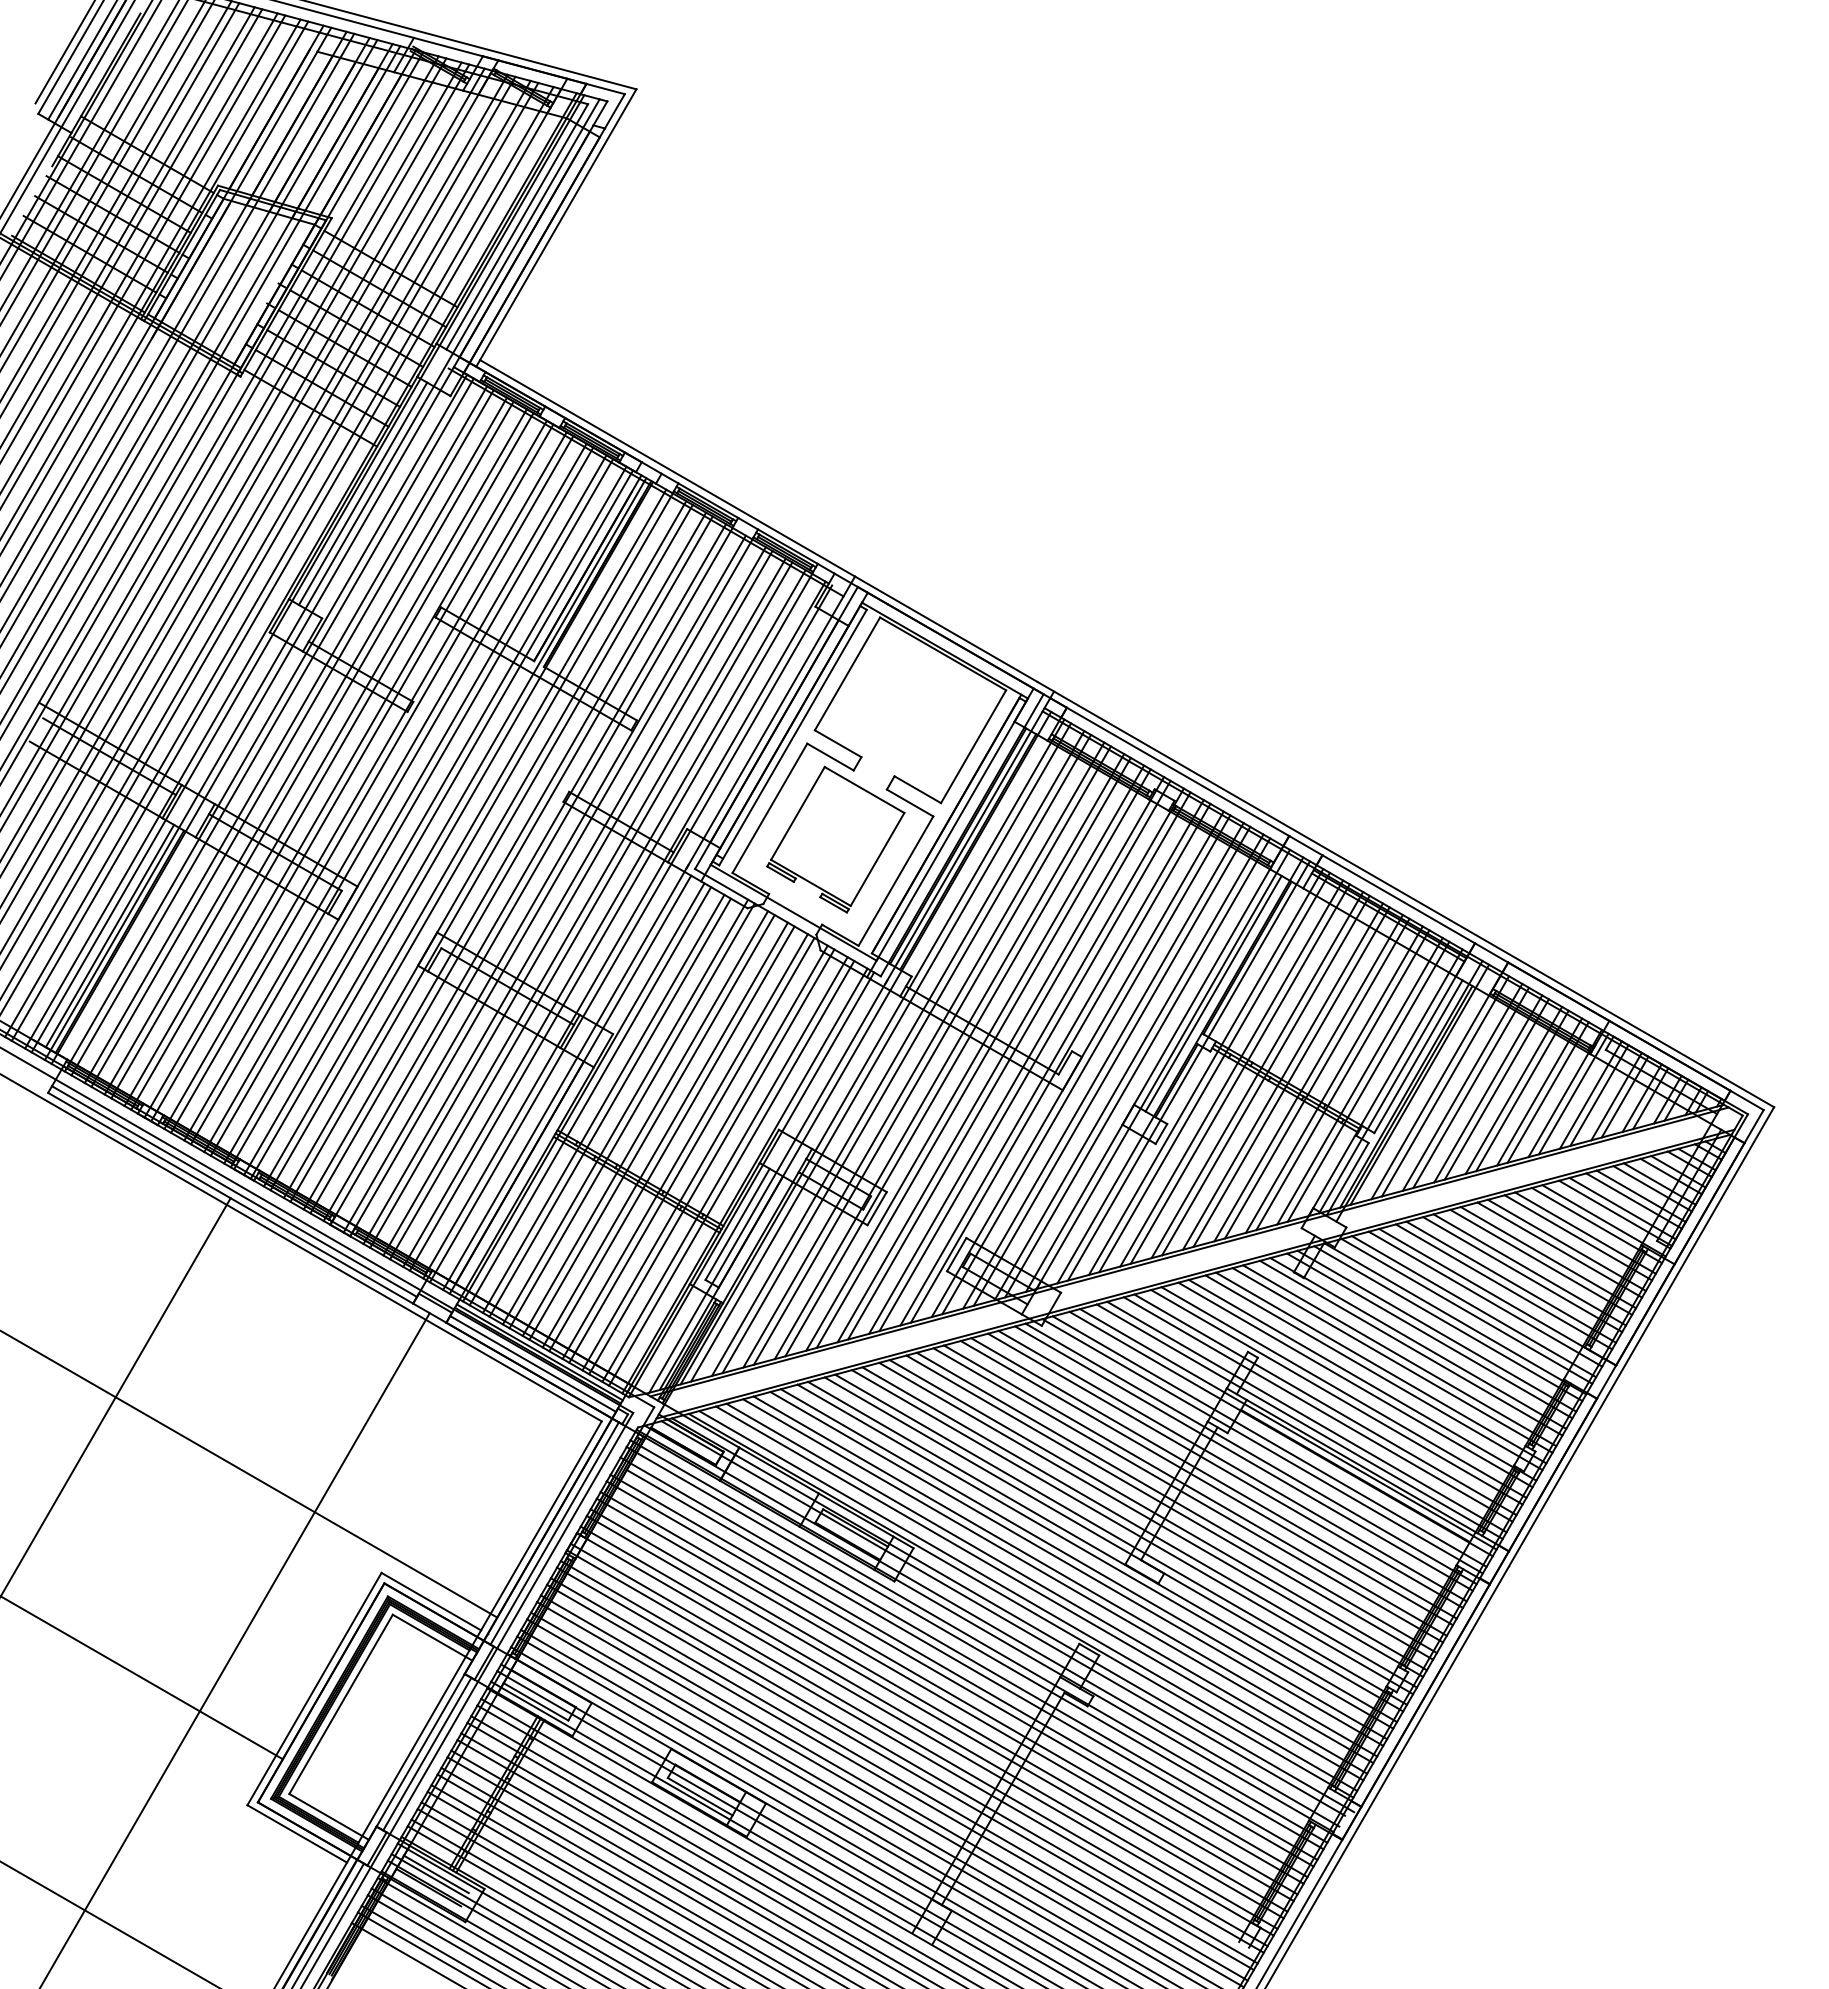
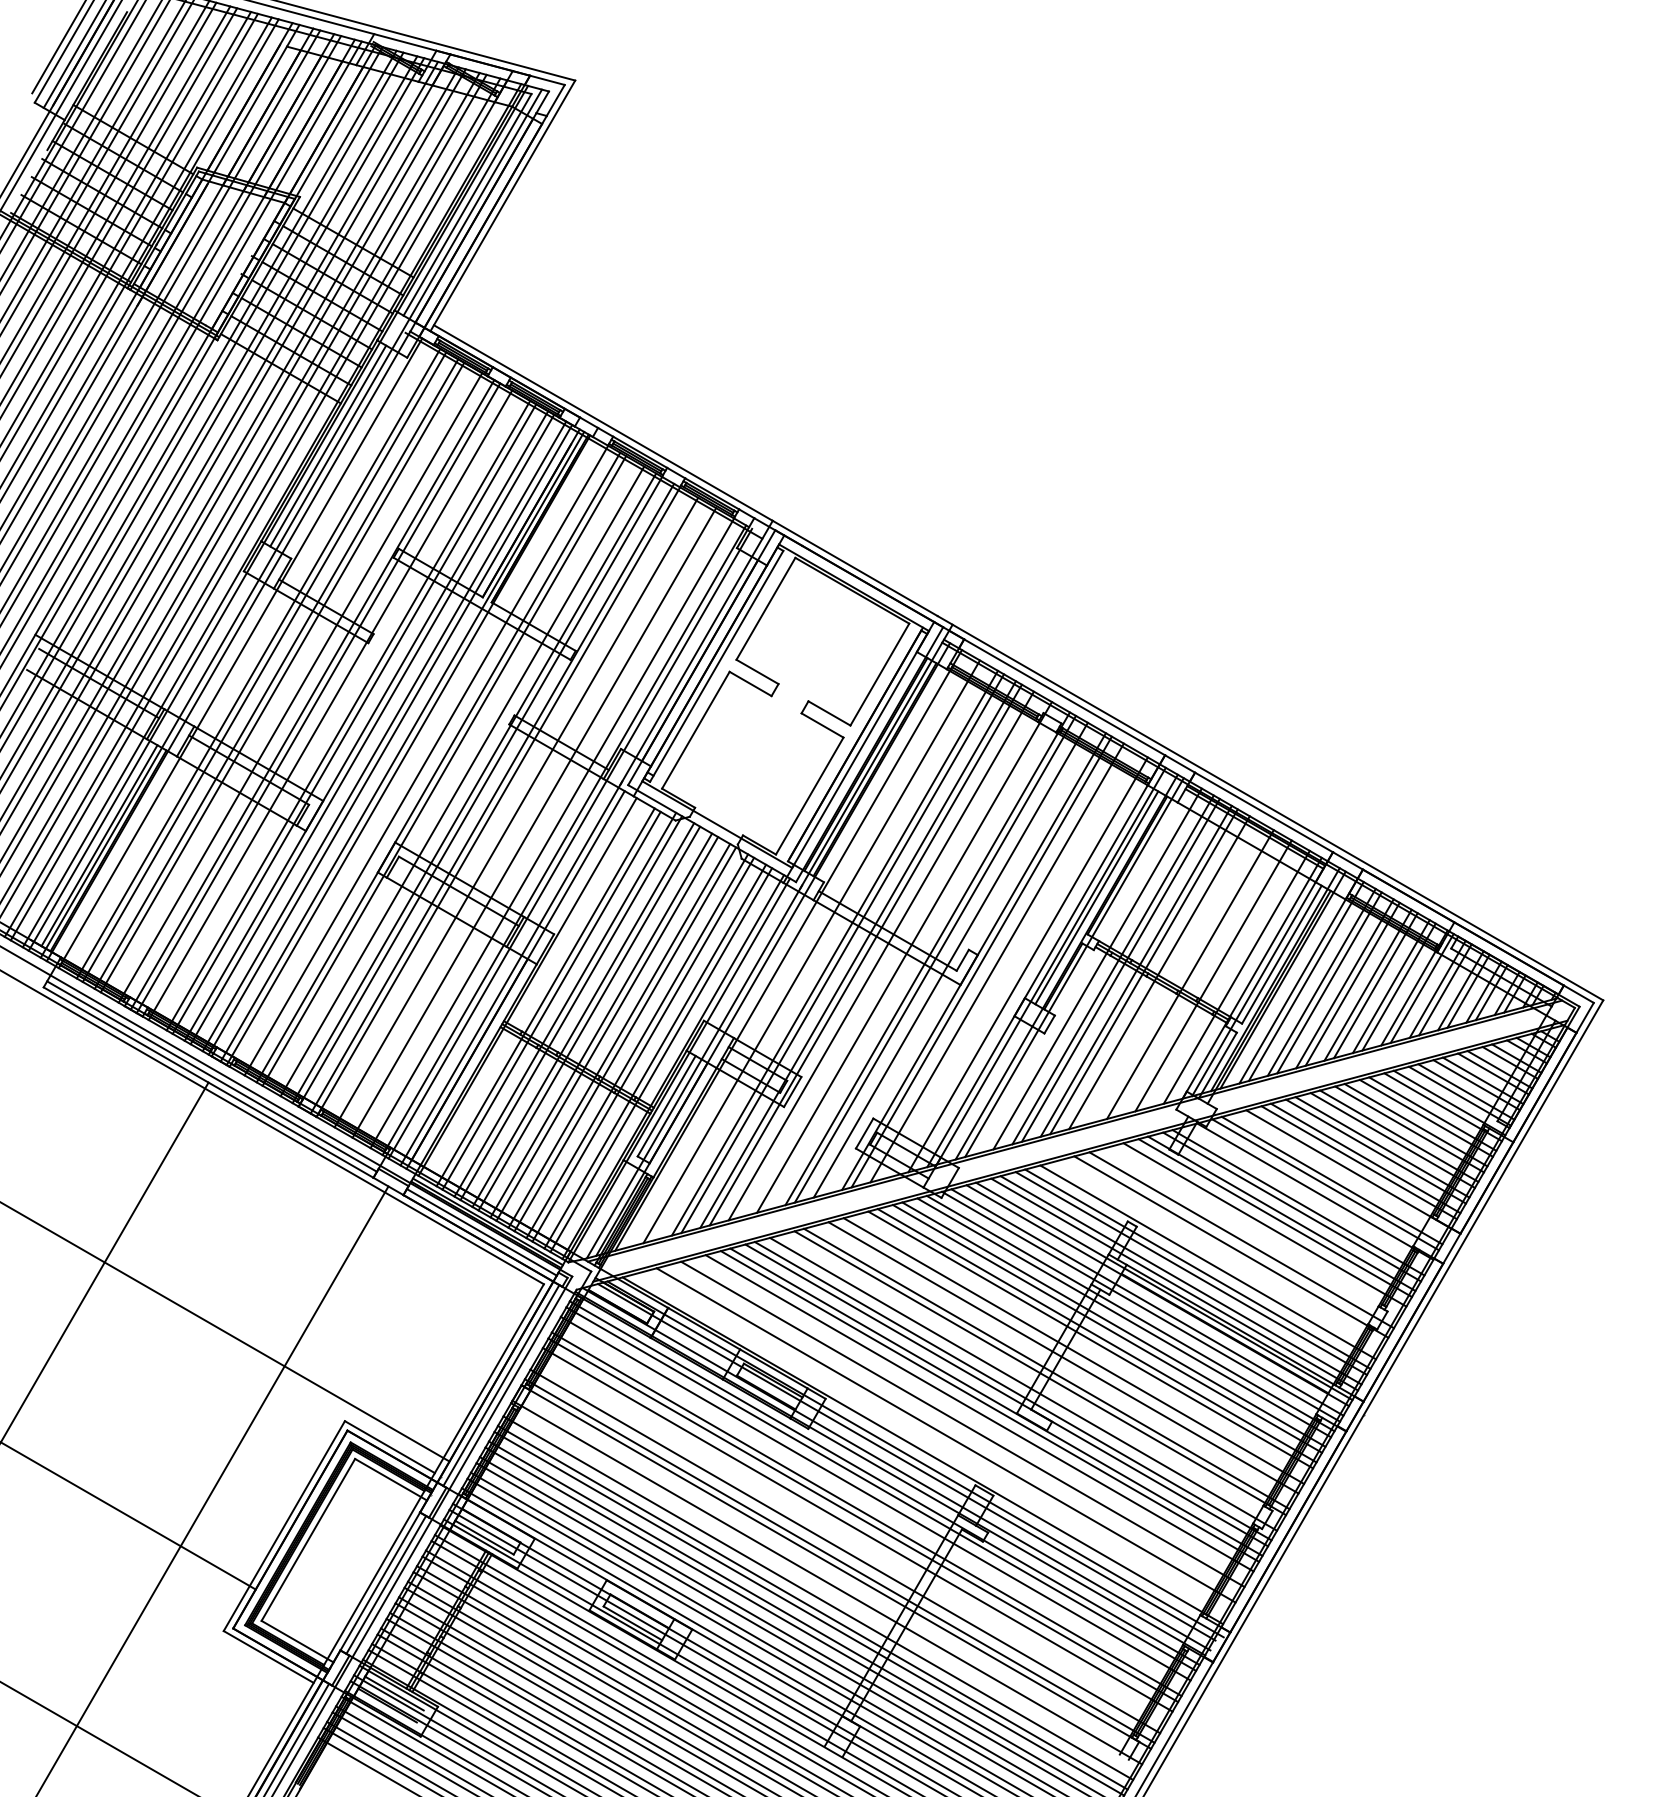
line: (272, 726) -> (246, 656), removed
line: (325, 757) -> (294, 684), removed
line: (372, 784) -> (336, 708), removed
line: (464, 837) -> (419, 756), removed
part: (835, 839) -> (755, 758), removed
line: (504, 860) -> (456, 777), removed
line: (564, 895) -> (510, 809), removed
line: (584, 906) -> (528, 818), removed
line: (604, 918) -> (546, 829), removed
line: (881, 1052) -> (796, 950), removed
line: (906, 1053) -> (819, 951), removed
line: (983, 1058) -> (888, 956), removed
line: (1009, 1059) -> (912, 957), removed
line: (1060, 1062) -> (958, 959), removed
line: (1111, 1065) -> (1004, 962), removed
line: (1128, 1067) -> (1019, 964), removed
line: (1205, 1072) -> (1089, 968), removed
line: (1291, 1076) -> (1167, 972), removed
line: (1308, 1078) -> (1182, 974), removed
line: (1333, 1079) -> (1205, 975), removed
line: (1359, 1080) -> (1228, 976), removed
line: (590, 1096) -> (533, 990), removed
line: (1485, 1298) -> (1342, 1173), removed
line: (1448, 1323) -> (1309, 1195), removed
line: (1392, 1360) -> (1258, 1229), removed
line: (1380, 1367) -> (1247, 1235), removed
line: (1355, 1384) -> (1224, 1250), removed
line: (1343, 1392) -> (1214, 1258), removed
line: (1195, 1490) -> (1080, 1346), removed
line: (1169, 1507) -> (1056, 1362), removed
line: (1139, 1527) -> (1029, 1380), removed
line: (1076, 1568) -> (972, 1417), removed
line: (1058, 1581) -> (956, 1428), removed
line: (1039, 1593) -> (939, 1439), removed
line: (1028, 1600) -> (929, 1446), removed
line: (969, 1667) -> (876, 1506), removed
line: (944, 1699) -> (853, 1535), removed
line: (938, 1710) -> (848, 1545), removed
line: (918, 1744) -> (830, 1576), removed
line: (908, 1762) -> (821, 1592), removed

